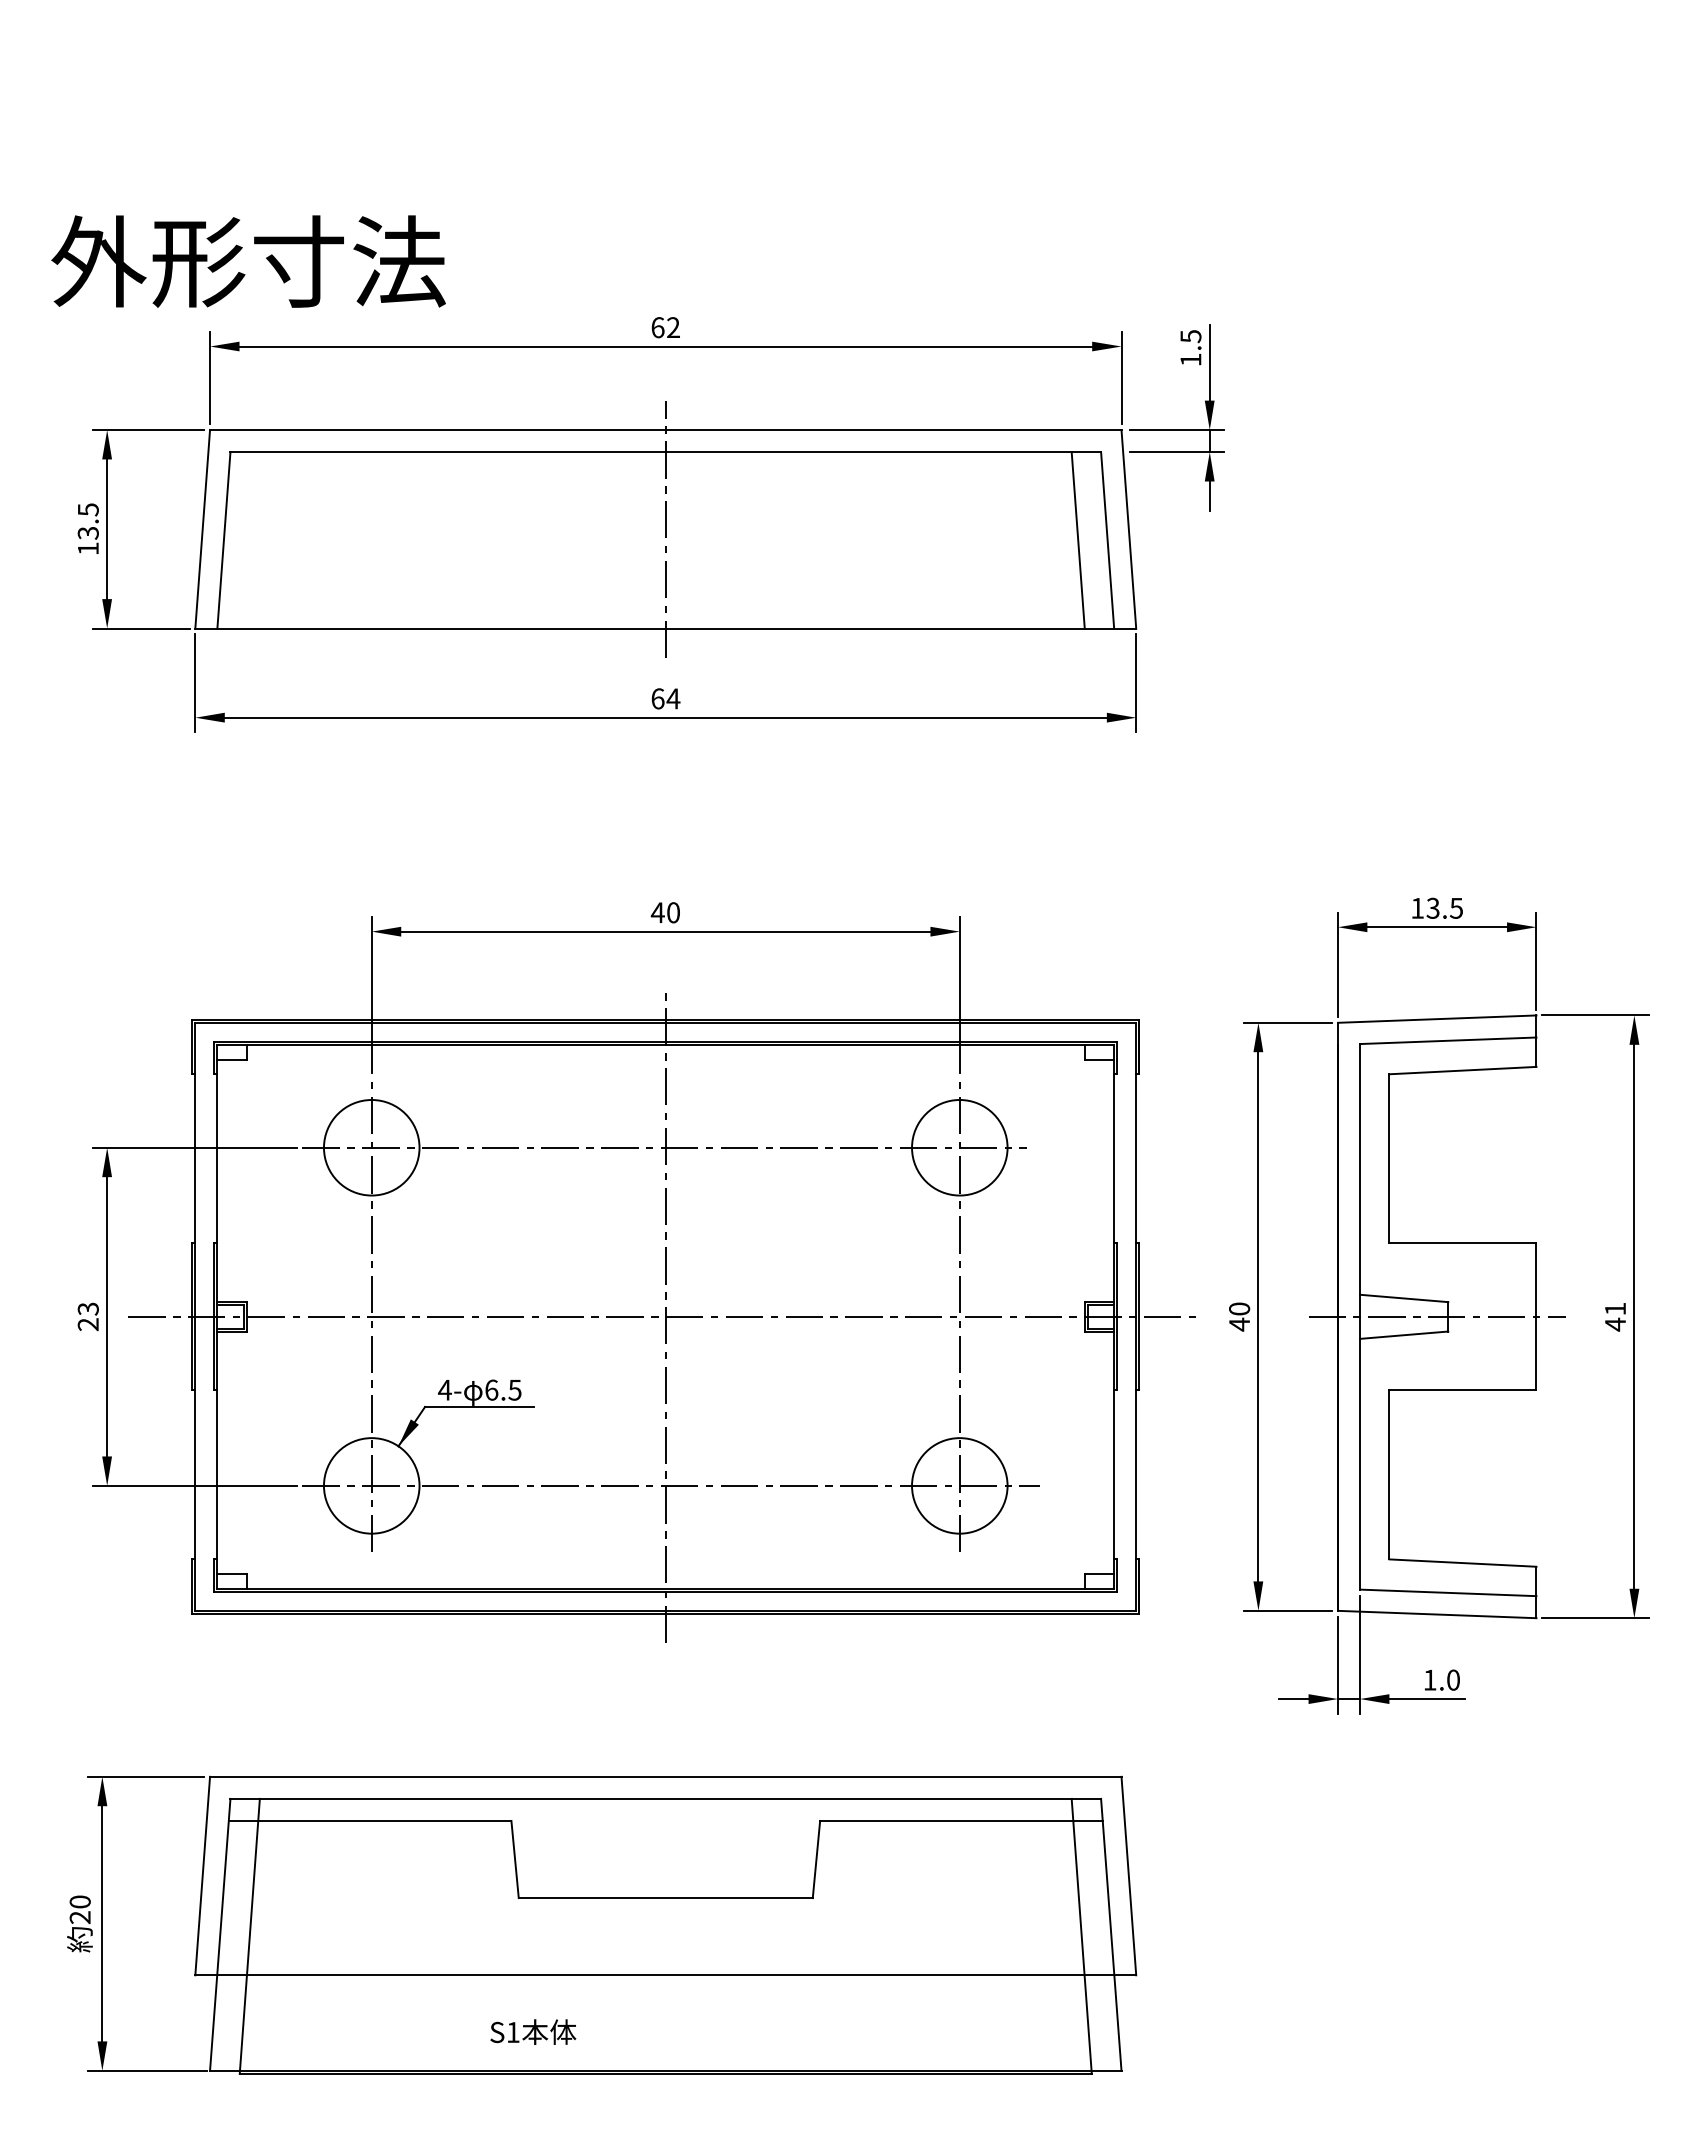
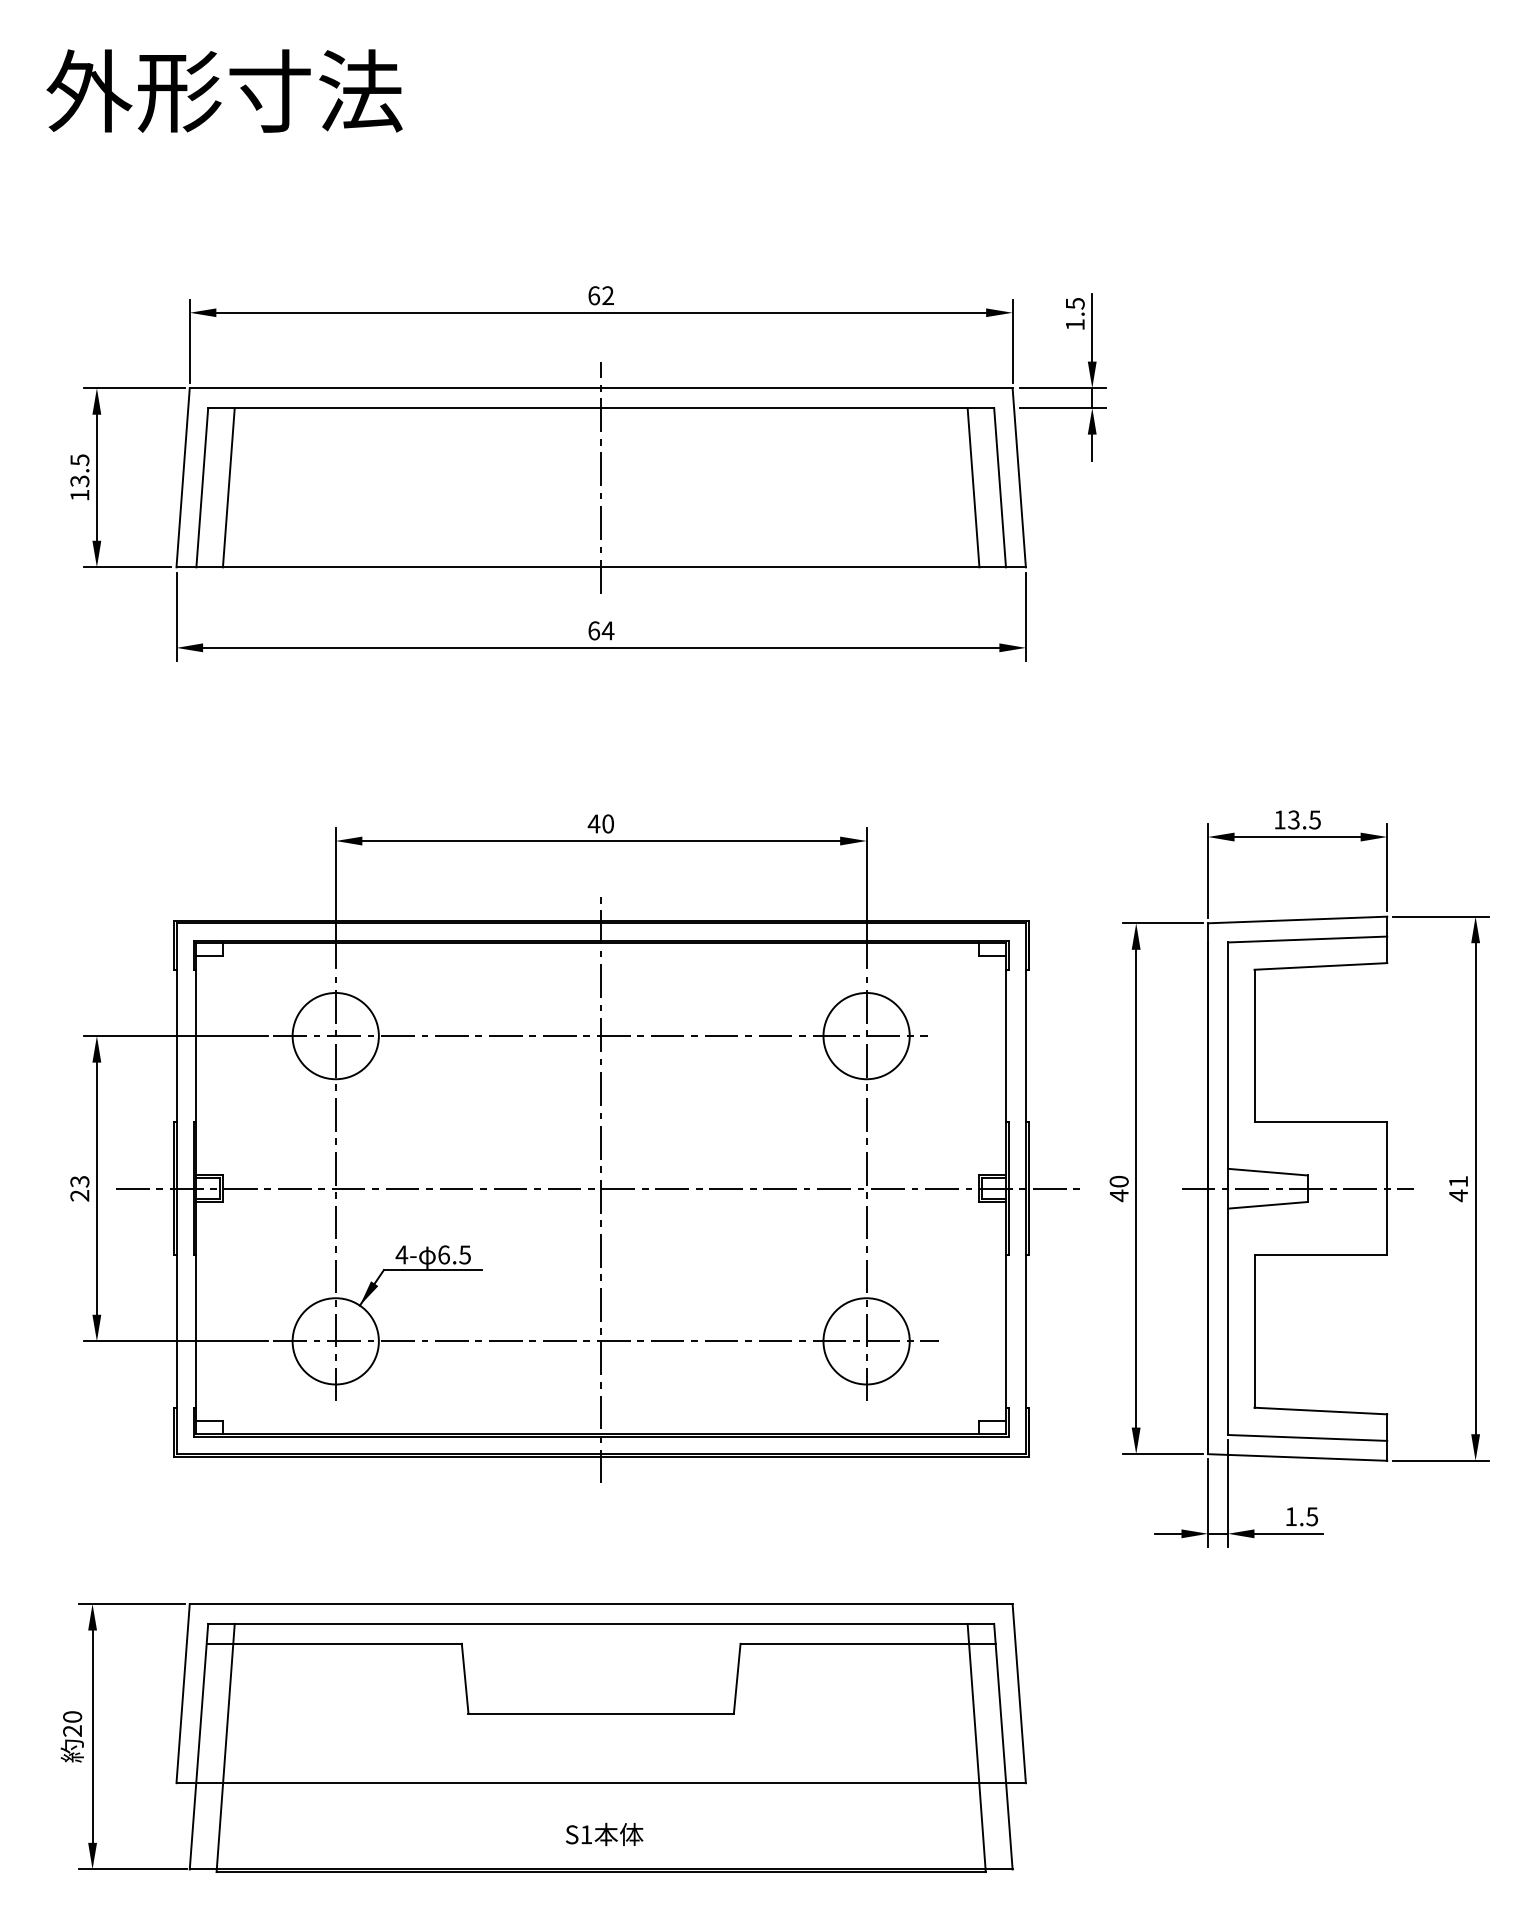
text: (248, 260) -> (224, 90), moved
line: (252, 540) -> (228, 487), added
text: (1453, 1679) -> (1312, 1516), 1.0 -> 1.5
text: (533, 2032) -> (604, 1834), moved

